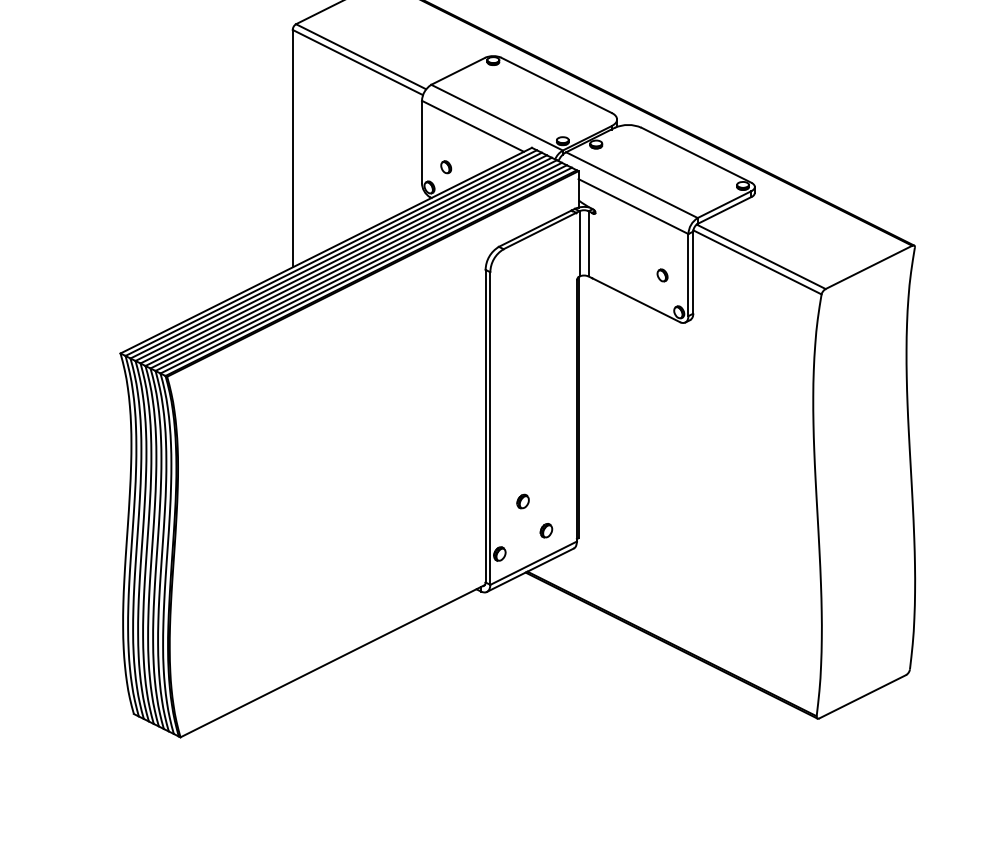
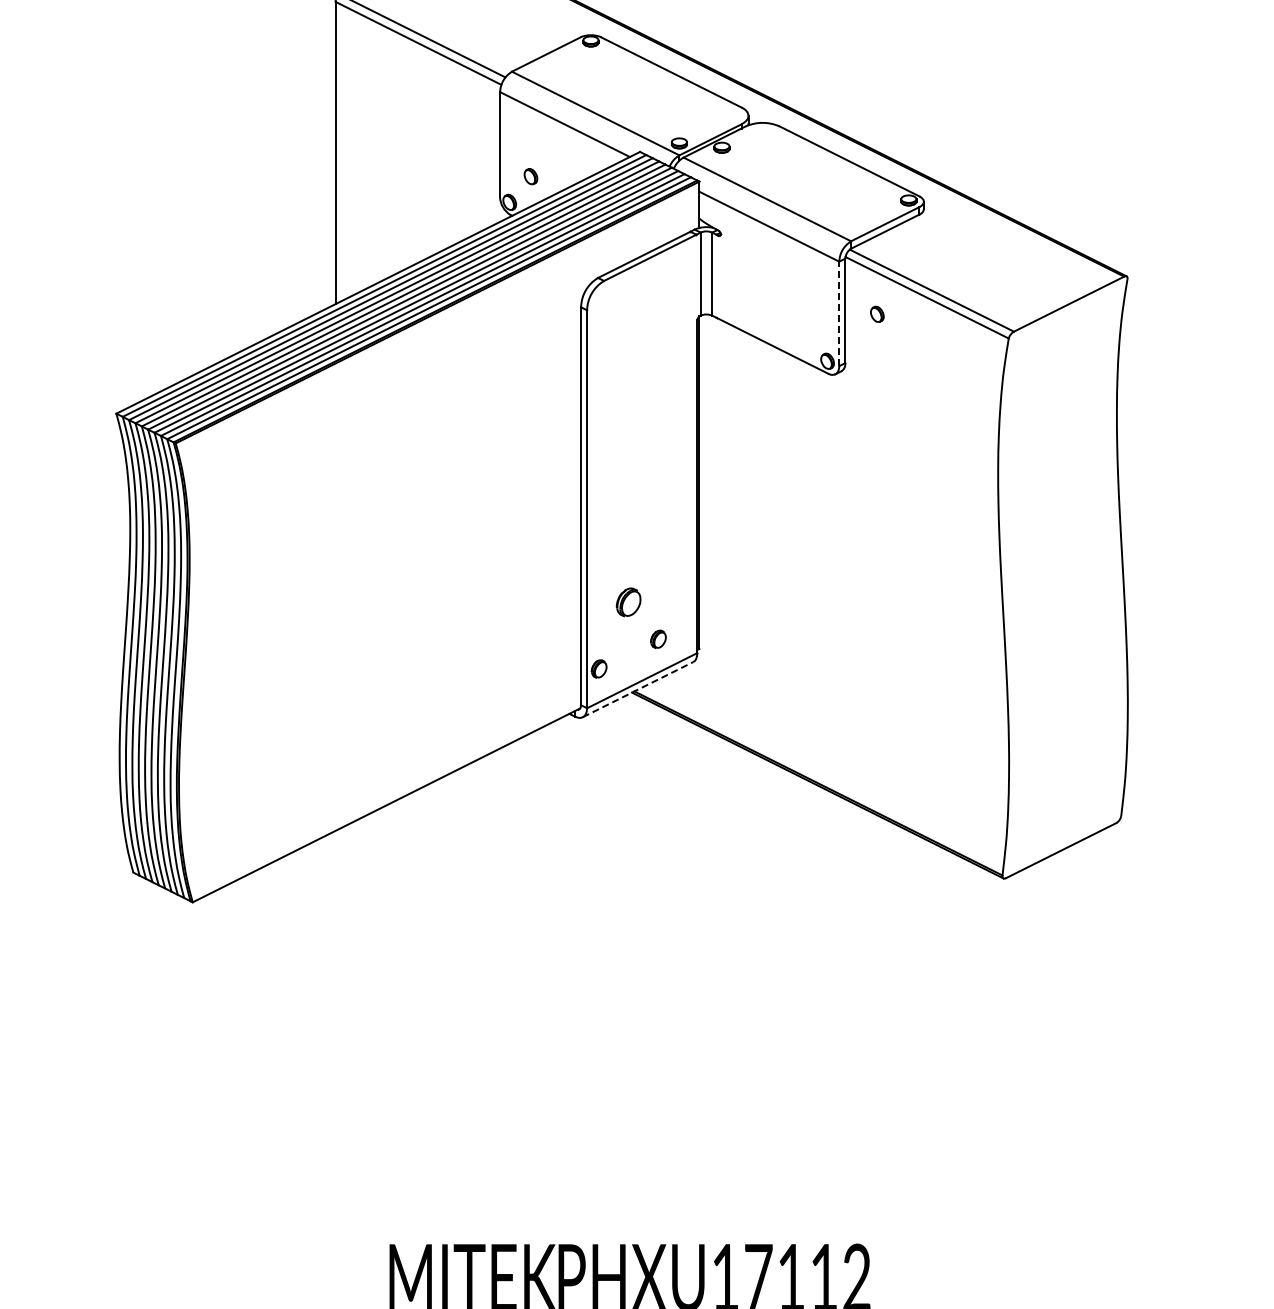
part: (662, 274) -> (877, 313), moved
line: (688, 274) -> (839, 313), solid -> dashed
part: (522, 501) -> (628, 601), size x1.6
line: (529, 570) -> (637, 689), solid -> dashed

